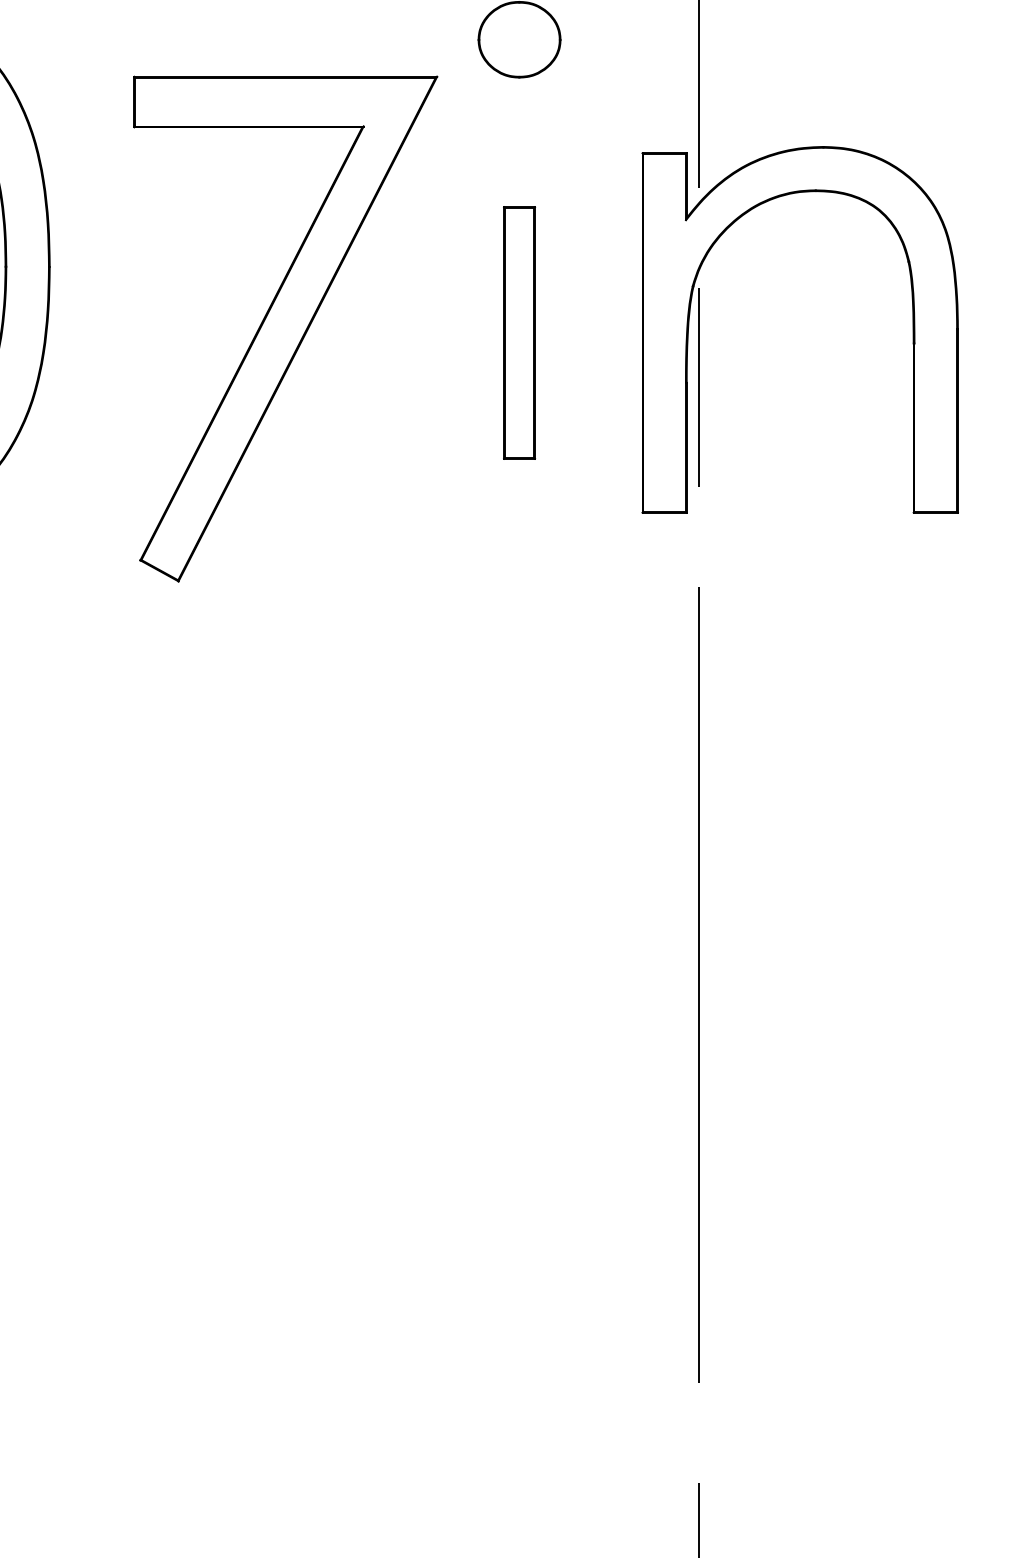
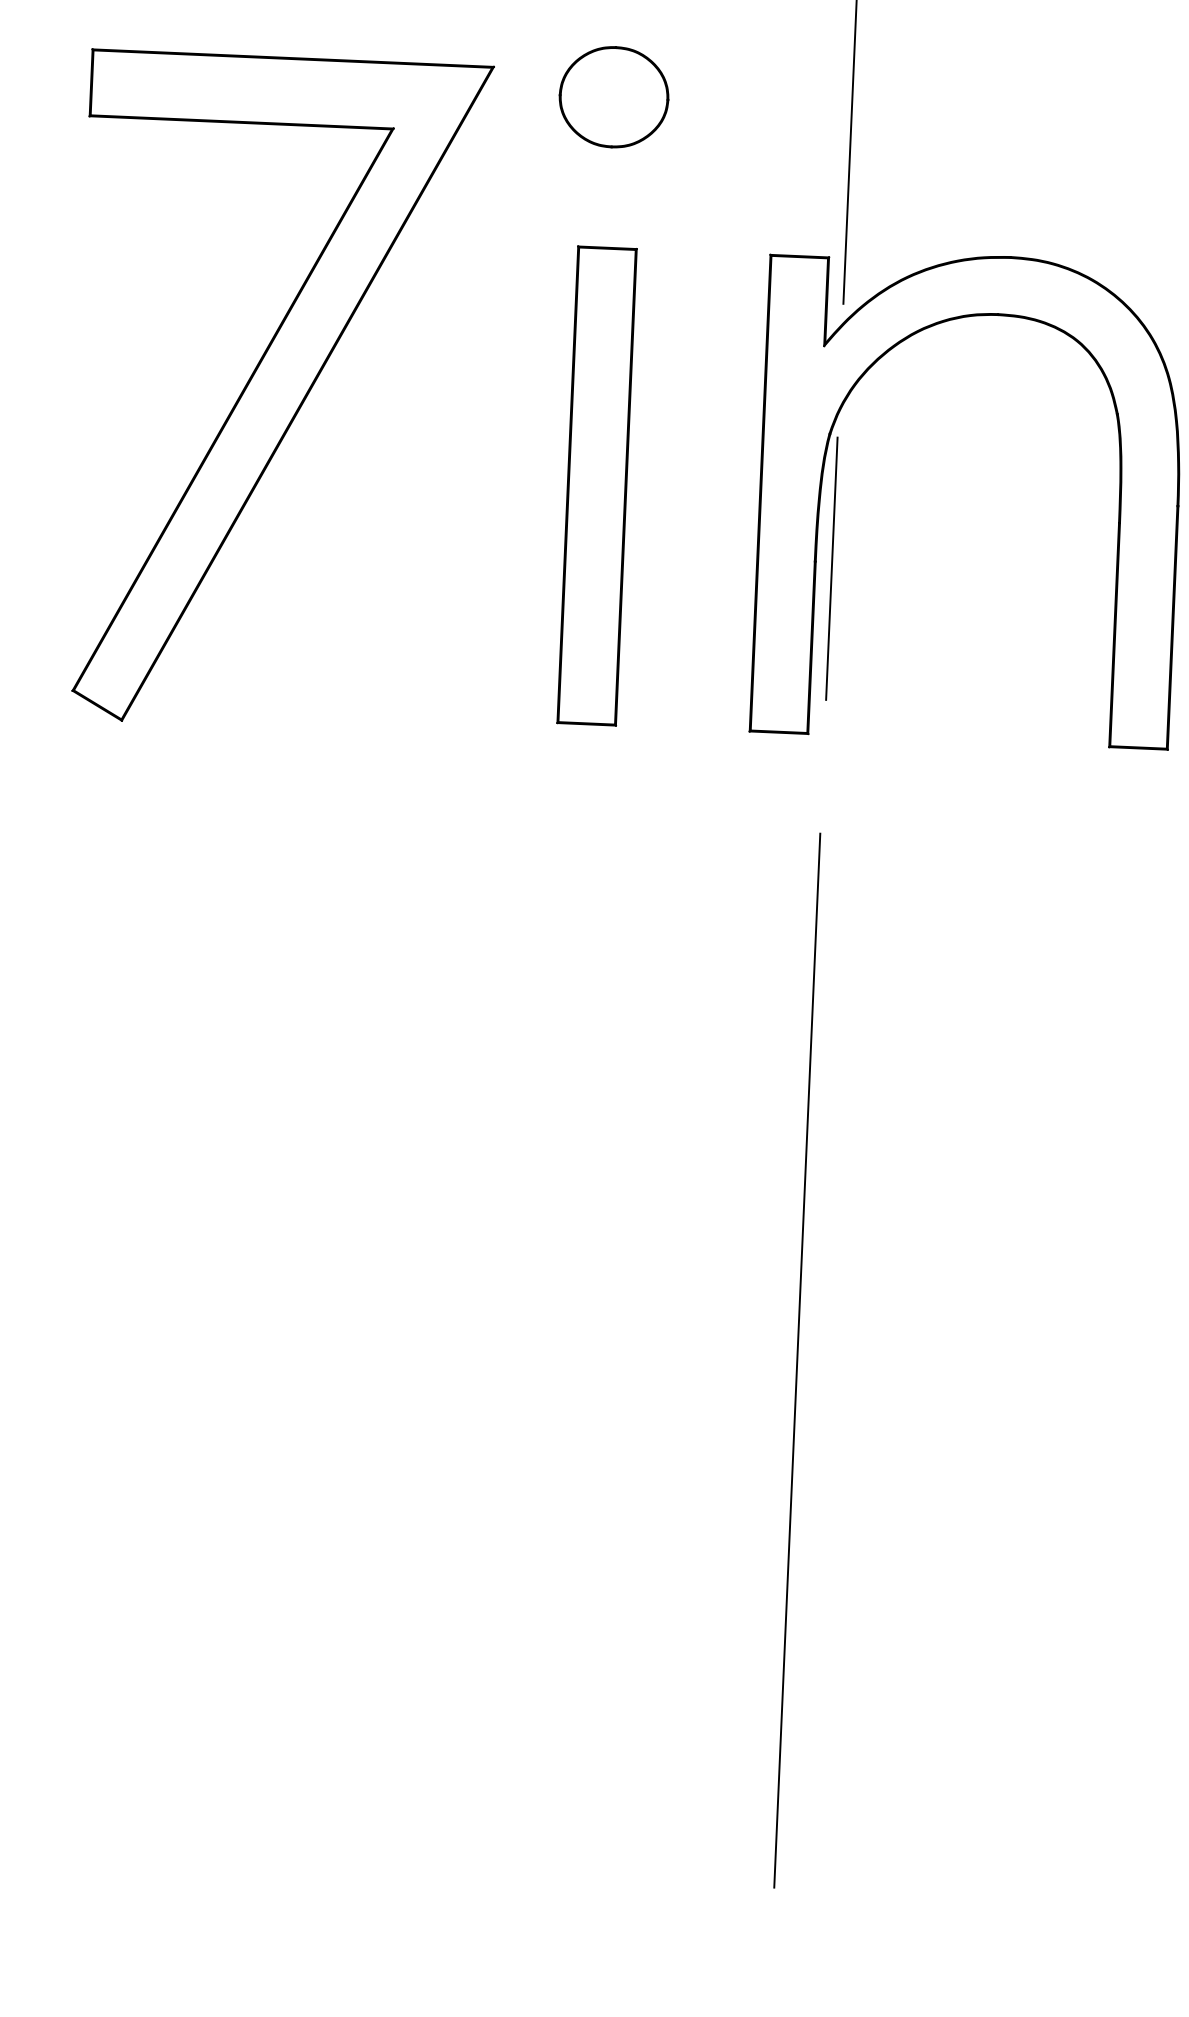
part: (285, 328) -> (278, 391), moved
part: (519, 332) -> (597, 485), size x1.43

